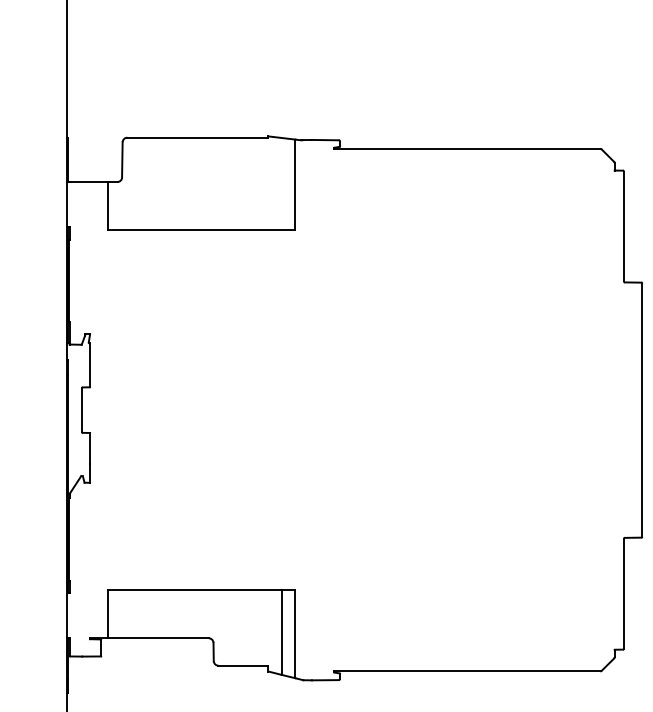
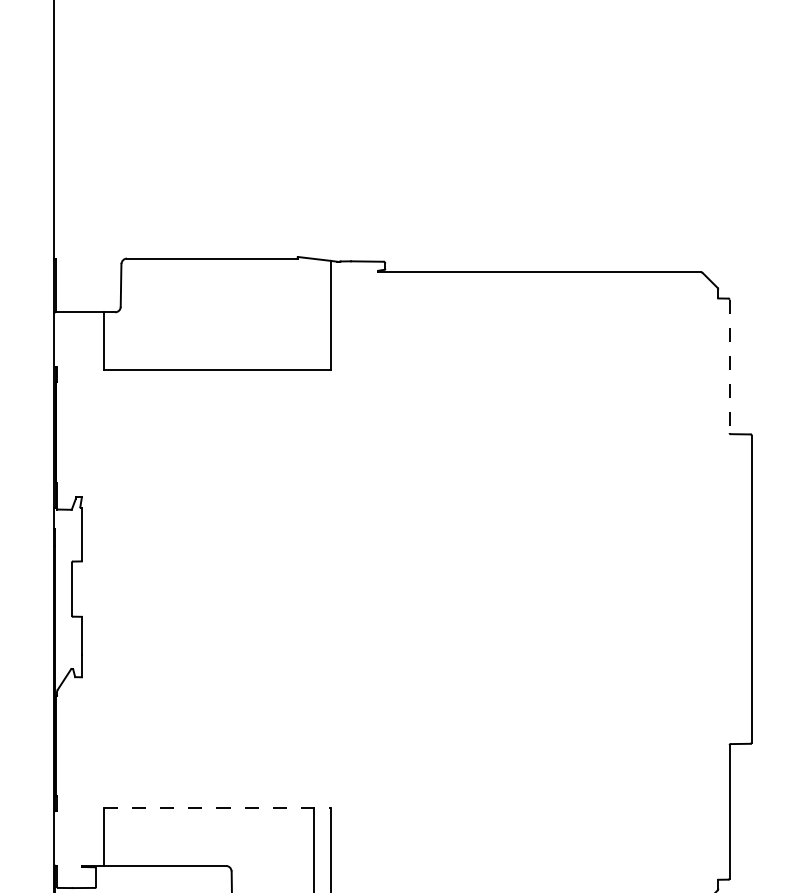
line: (623, 226) -> (729, 366), solid -> dashed
line: (201, 590) -> (217, 807), solid -> dashed

